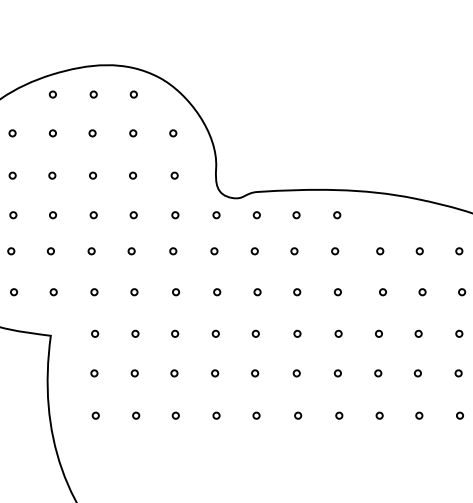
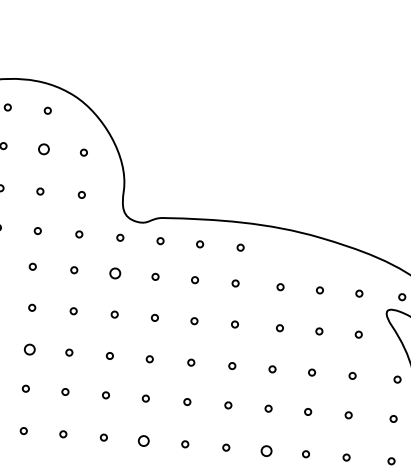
part: (133, 133) -> (44, 149), size x1.6
part: (214, 251) -> (115, 273), size x1.6
part: (135, 333) -> (29, 349), size x1.6
part: (256, 415) -> (143, 440), size x1.6
part: (379, 415) -> (266, 450), size x1.6

